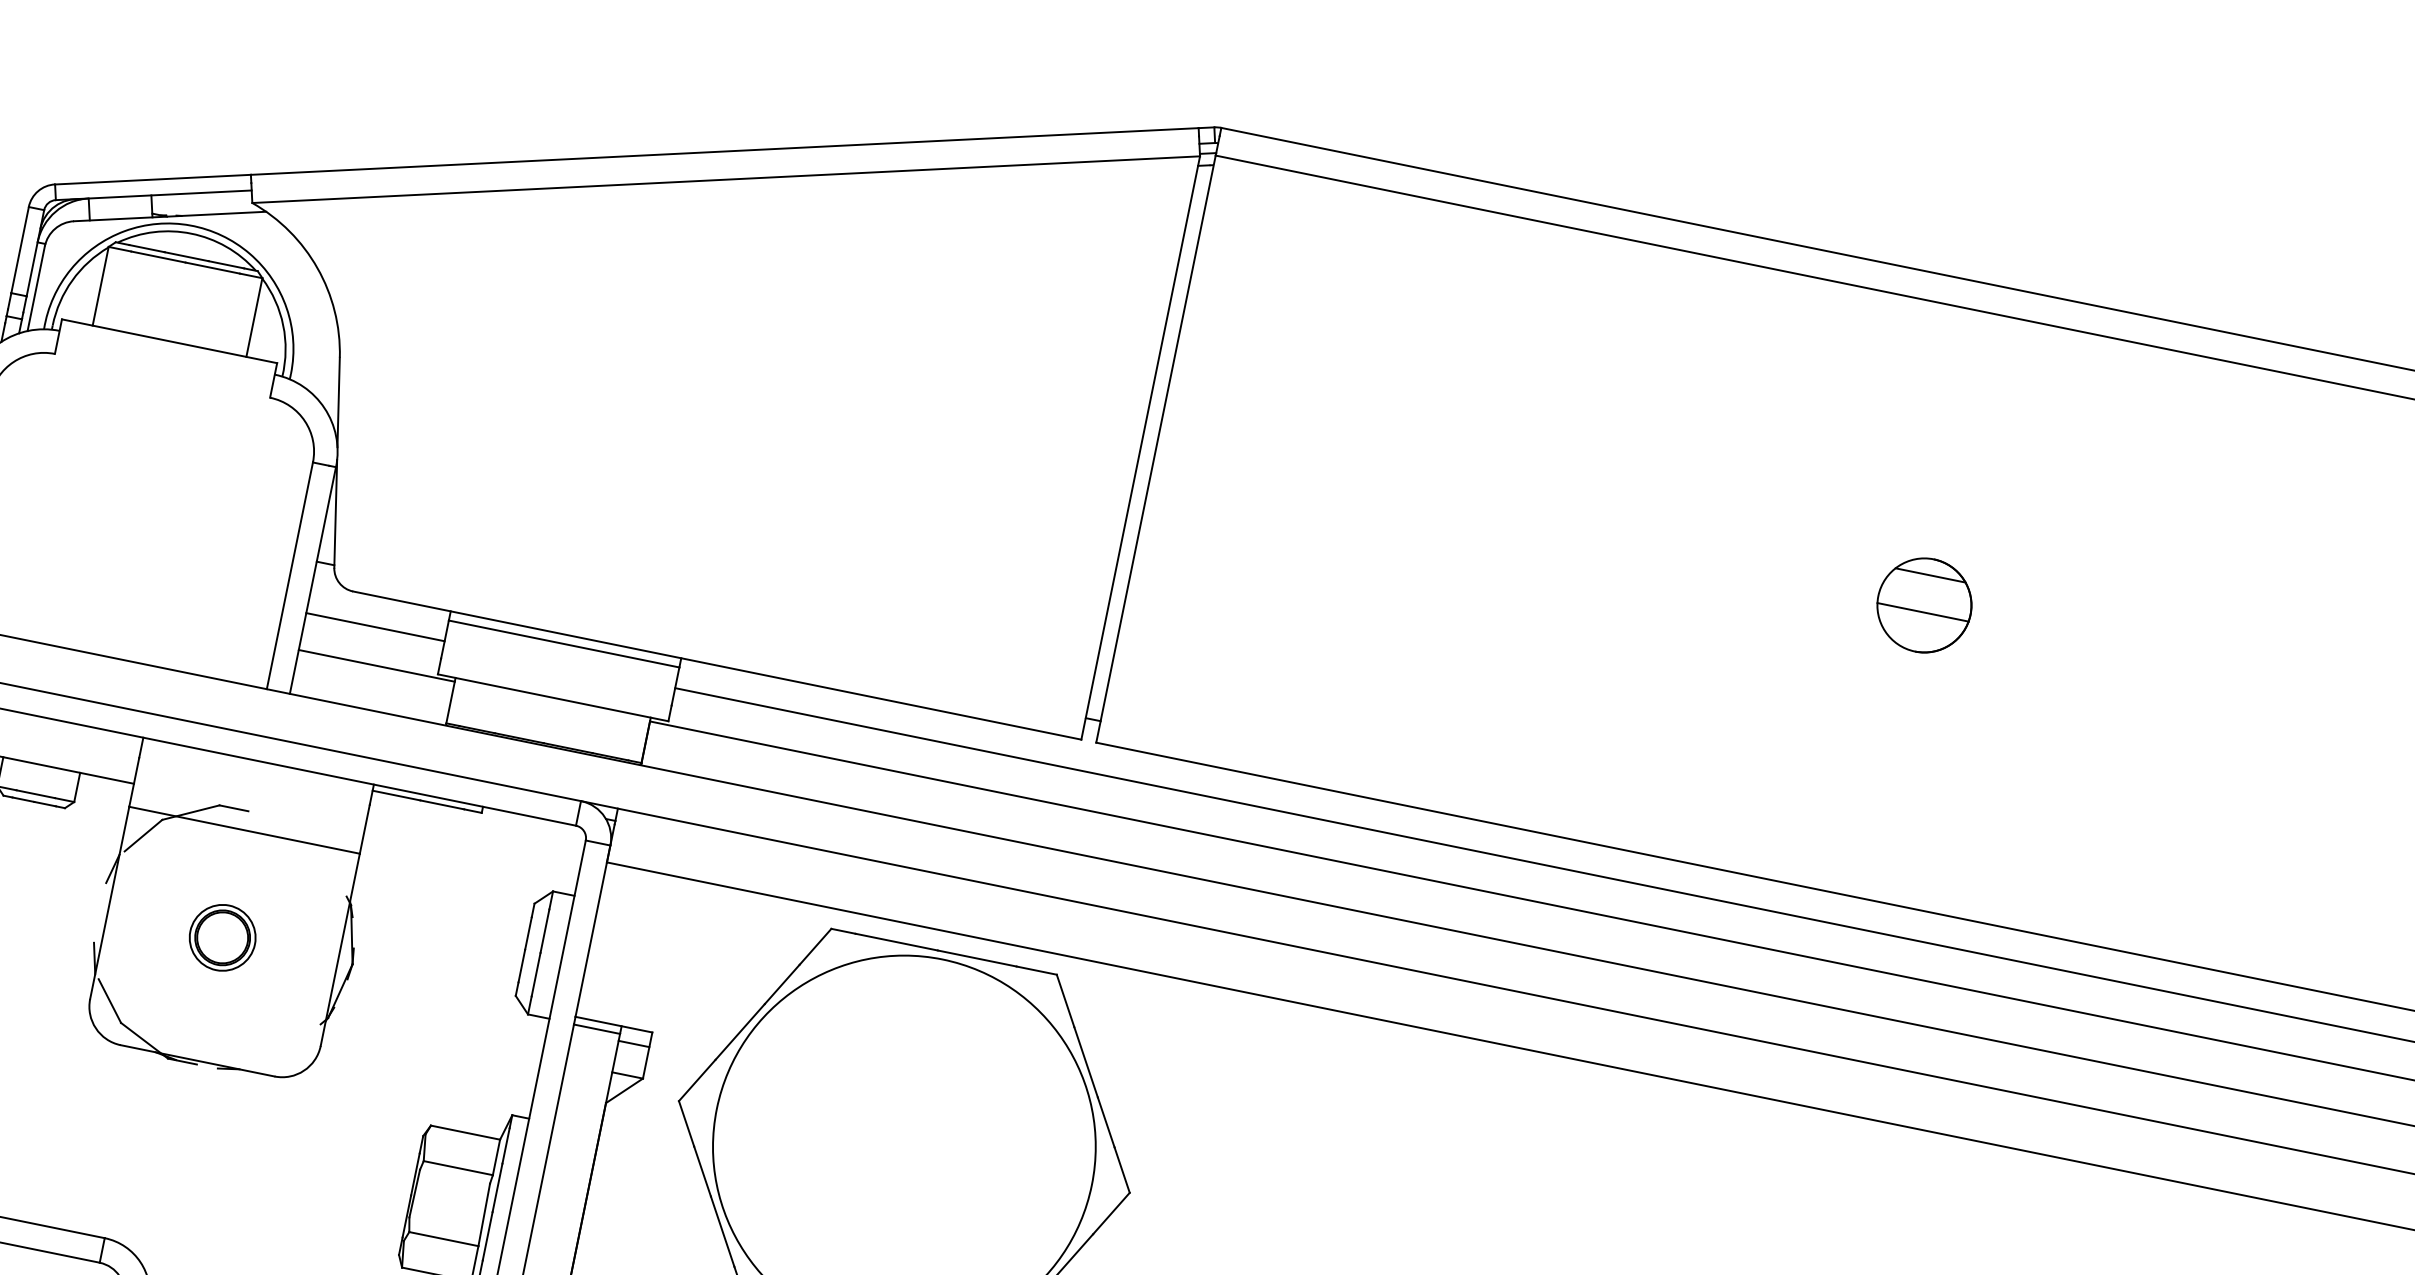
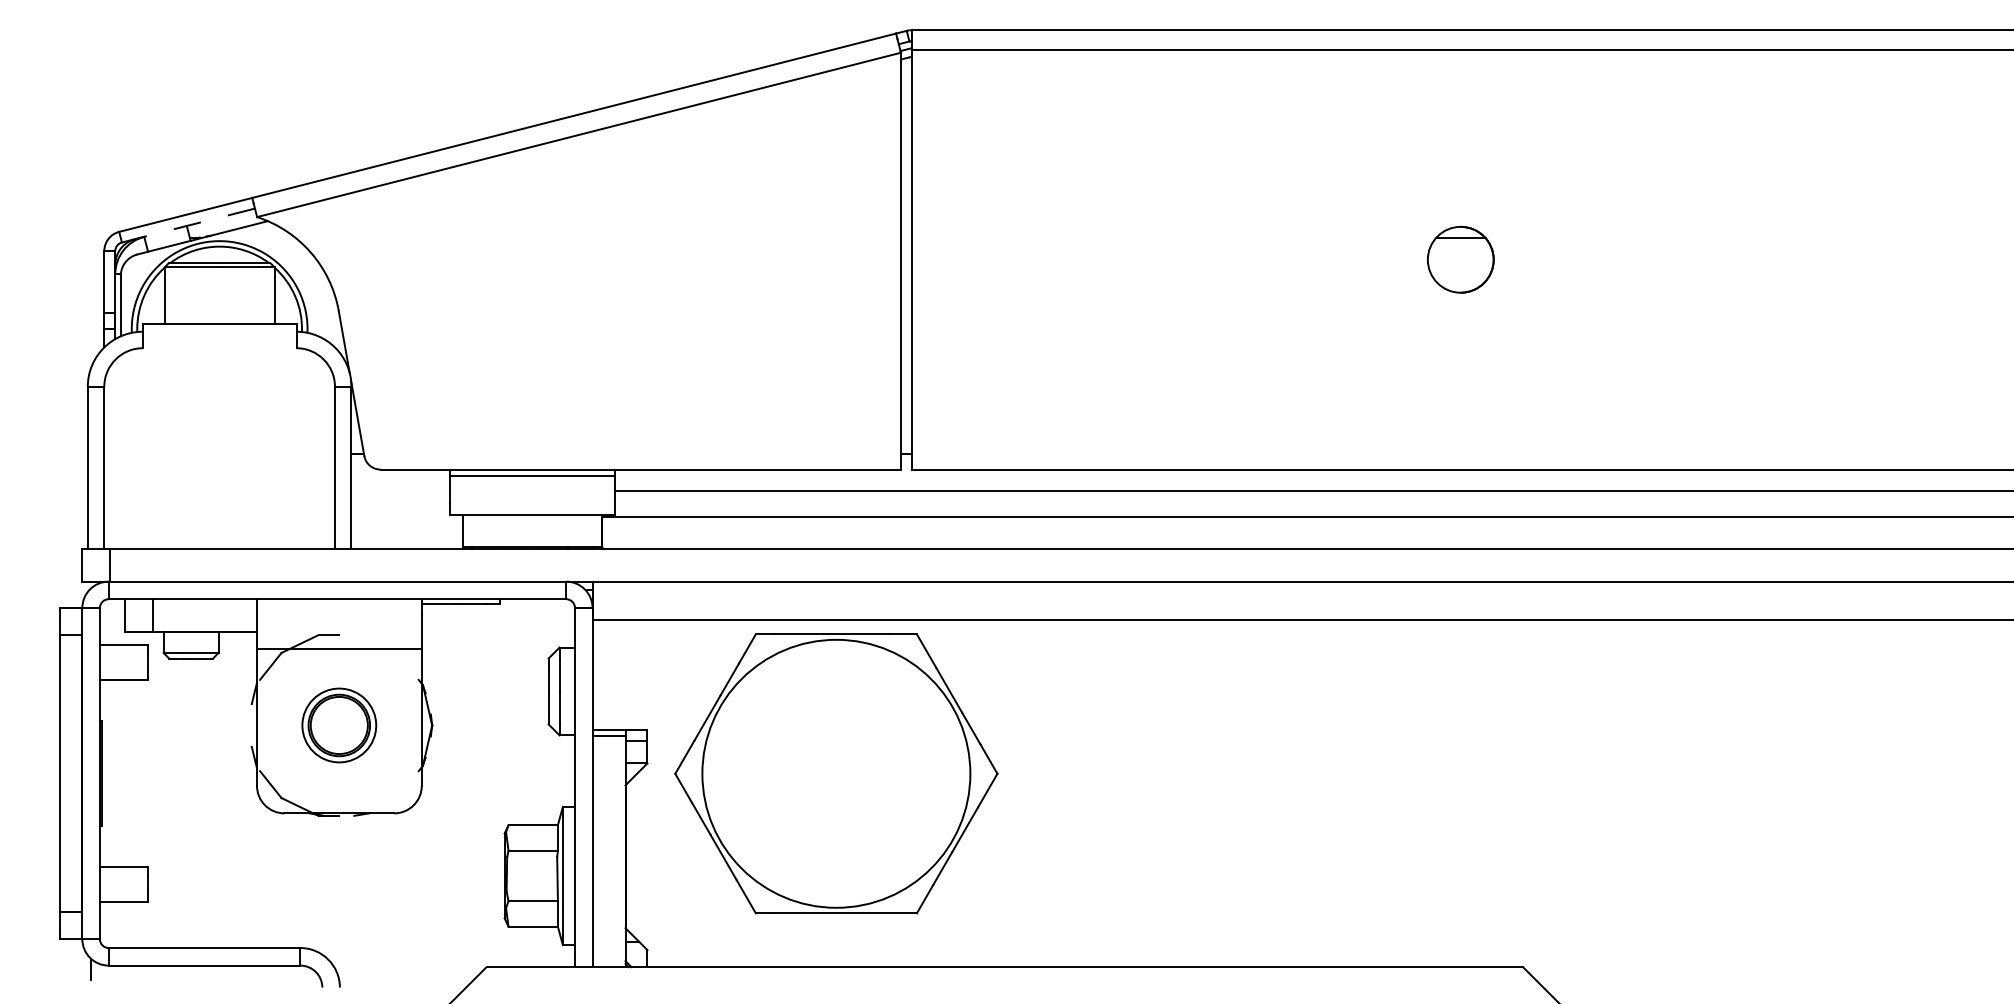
line: (153, 195) -> (188, 225), solid -> dashed
line: (1922, 611) -> (1460, 264), removed
line: (375, 626) -> (400, 490), removed
line: (375, 665) -> (406, 517), removed
part: (222, 937) -> (339, 725), size x1.6

